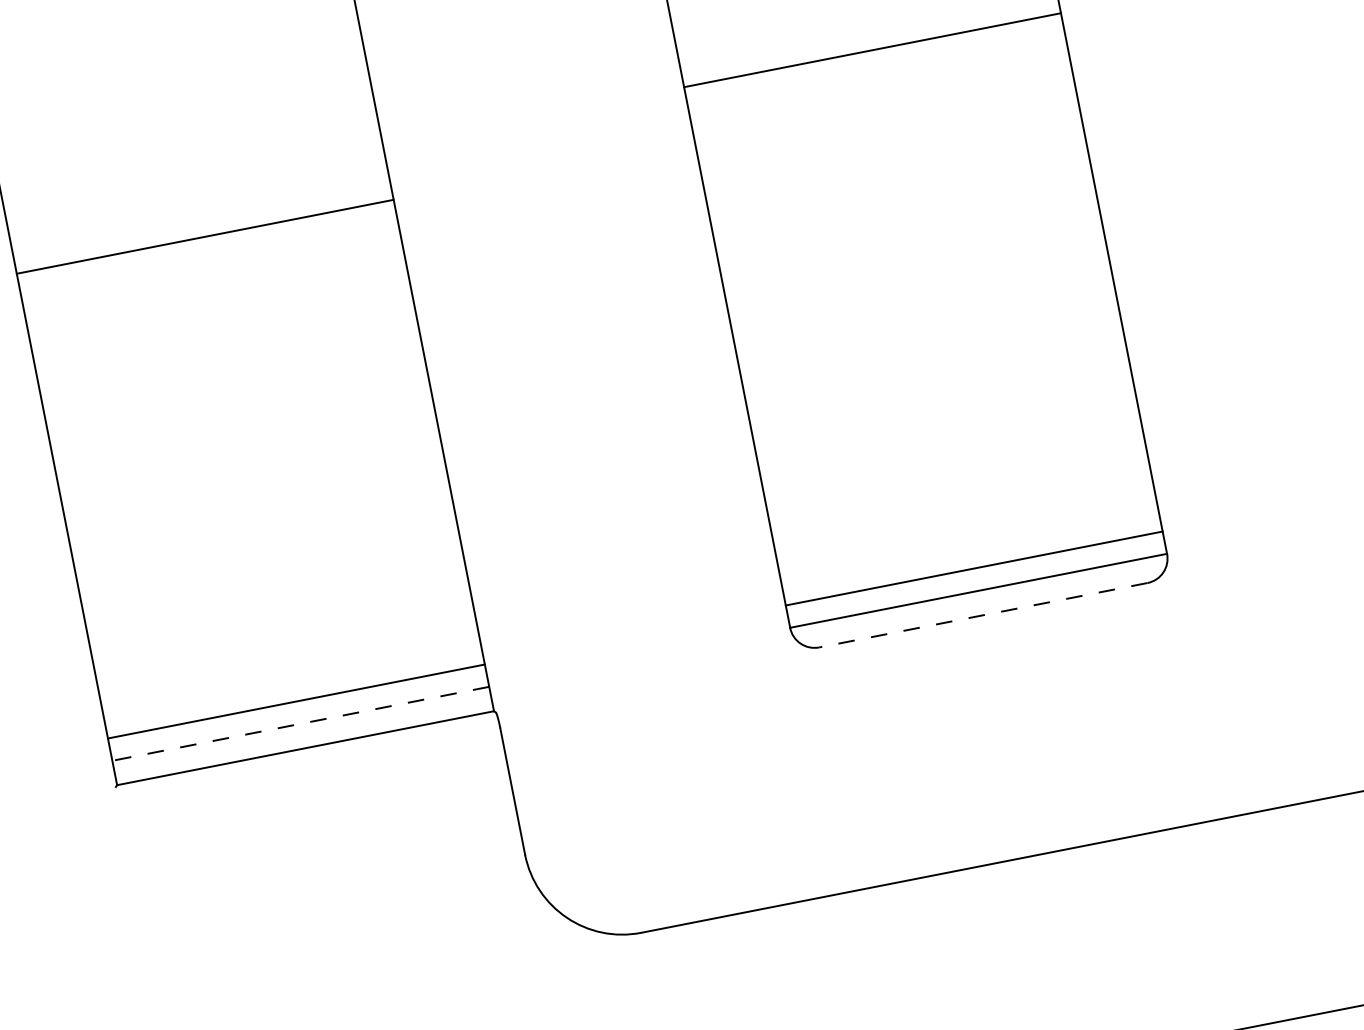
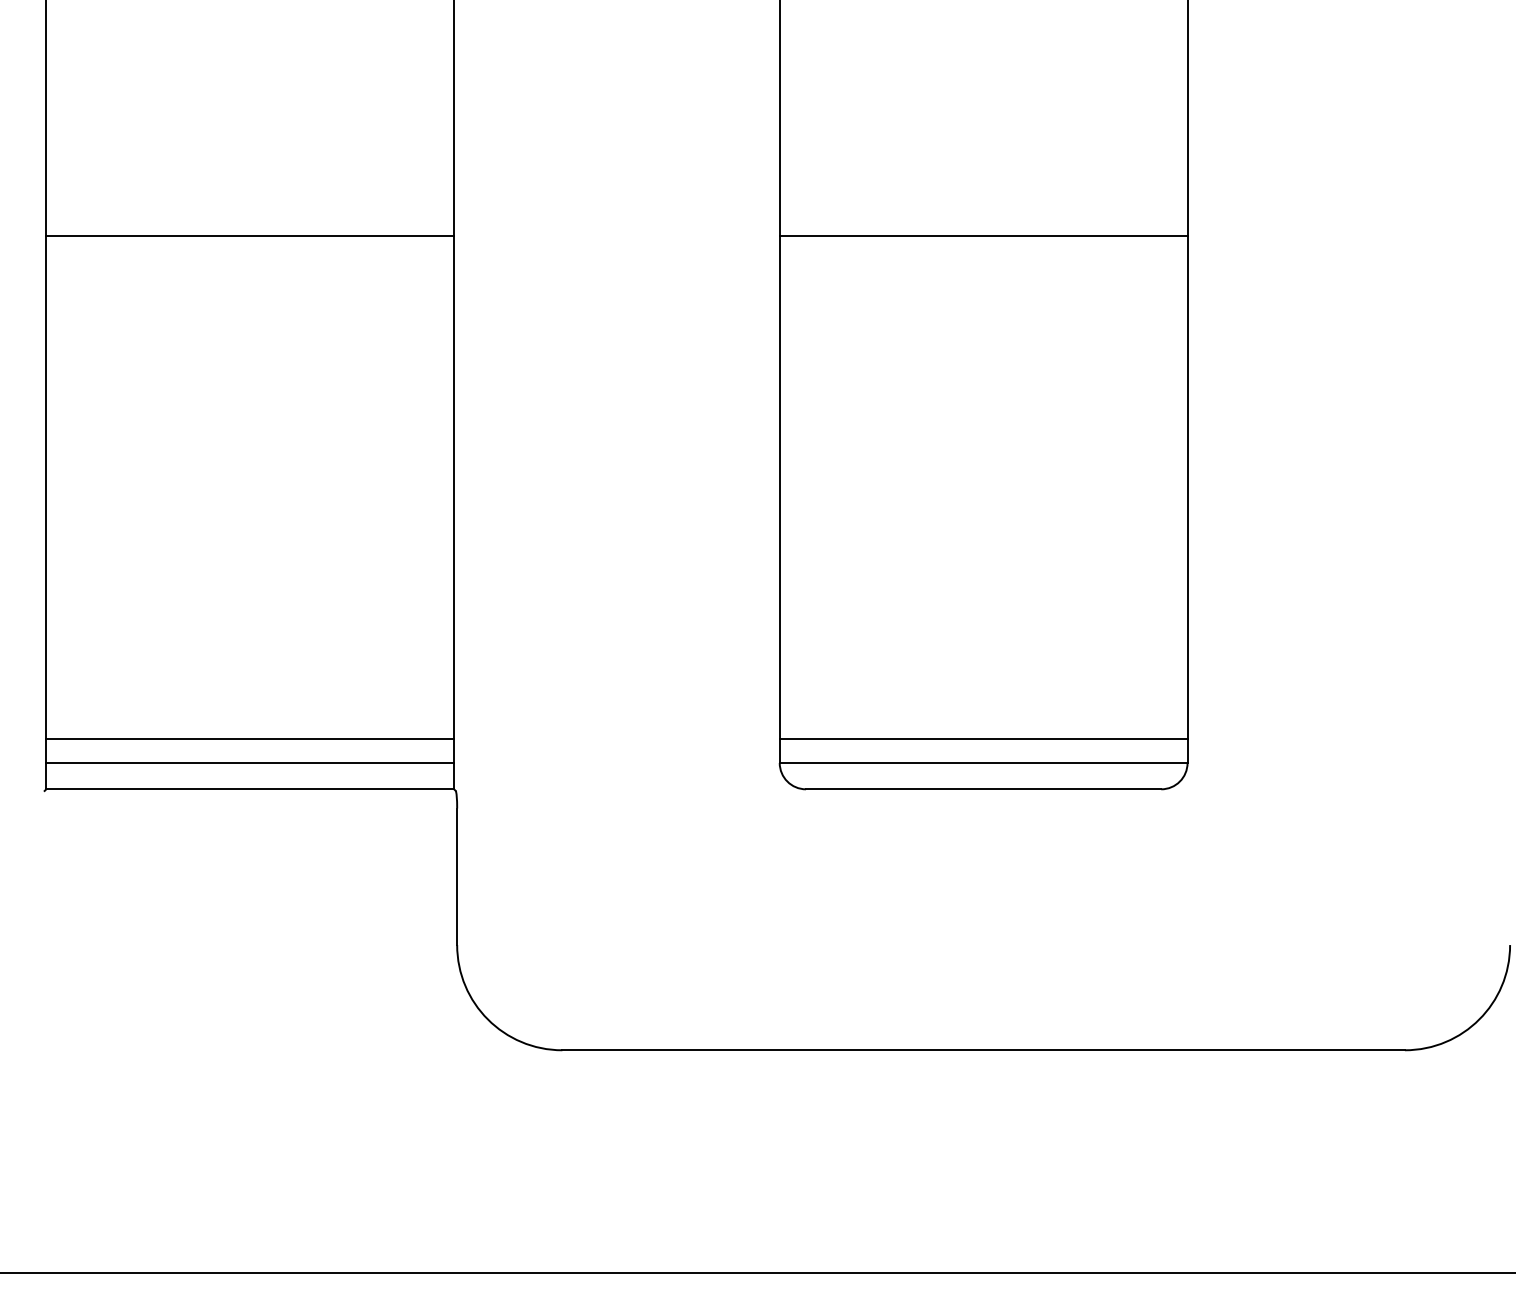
line: (872, 49) -> (983, 235), moved
line: (983, 615) -> (983, 789), dashed -> solid
line: (300, 723) -> (250, 762), dashed -> solid

